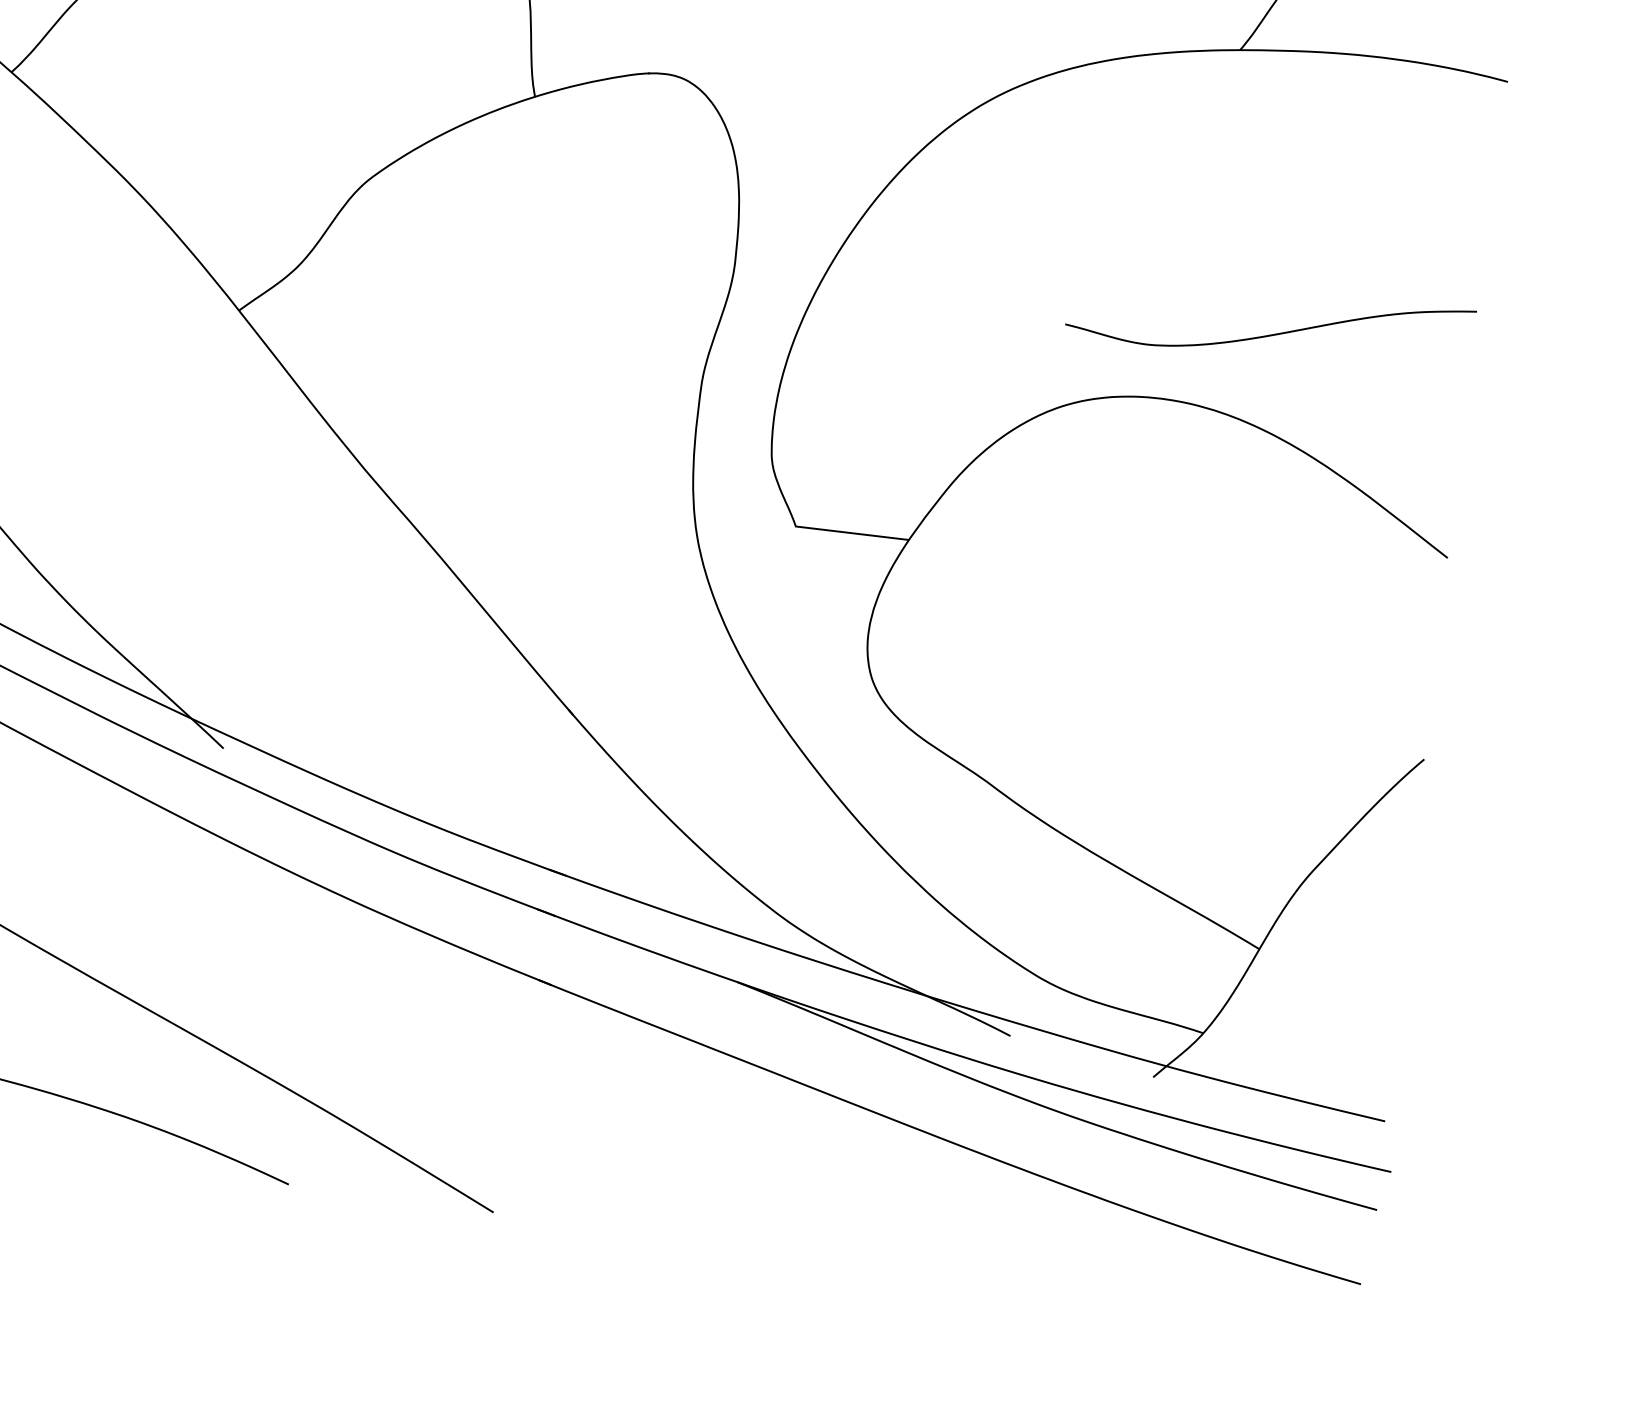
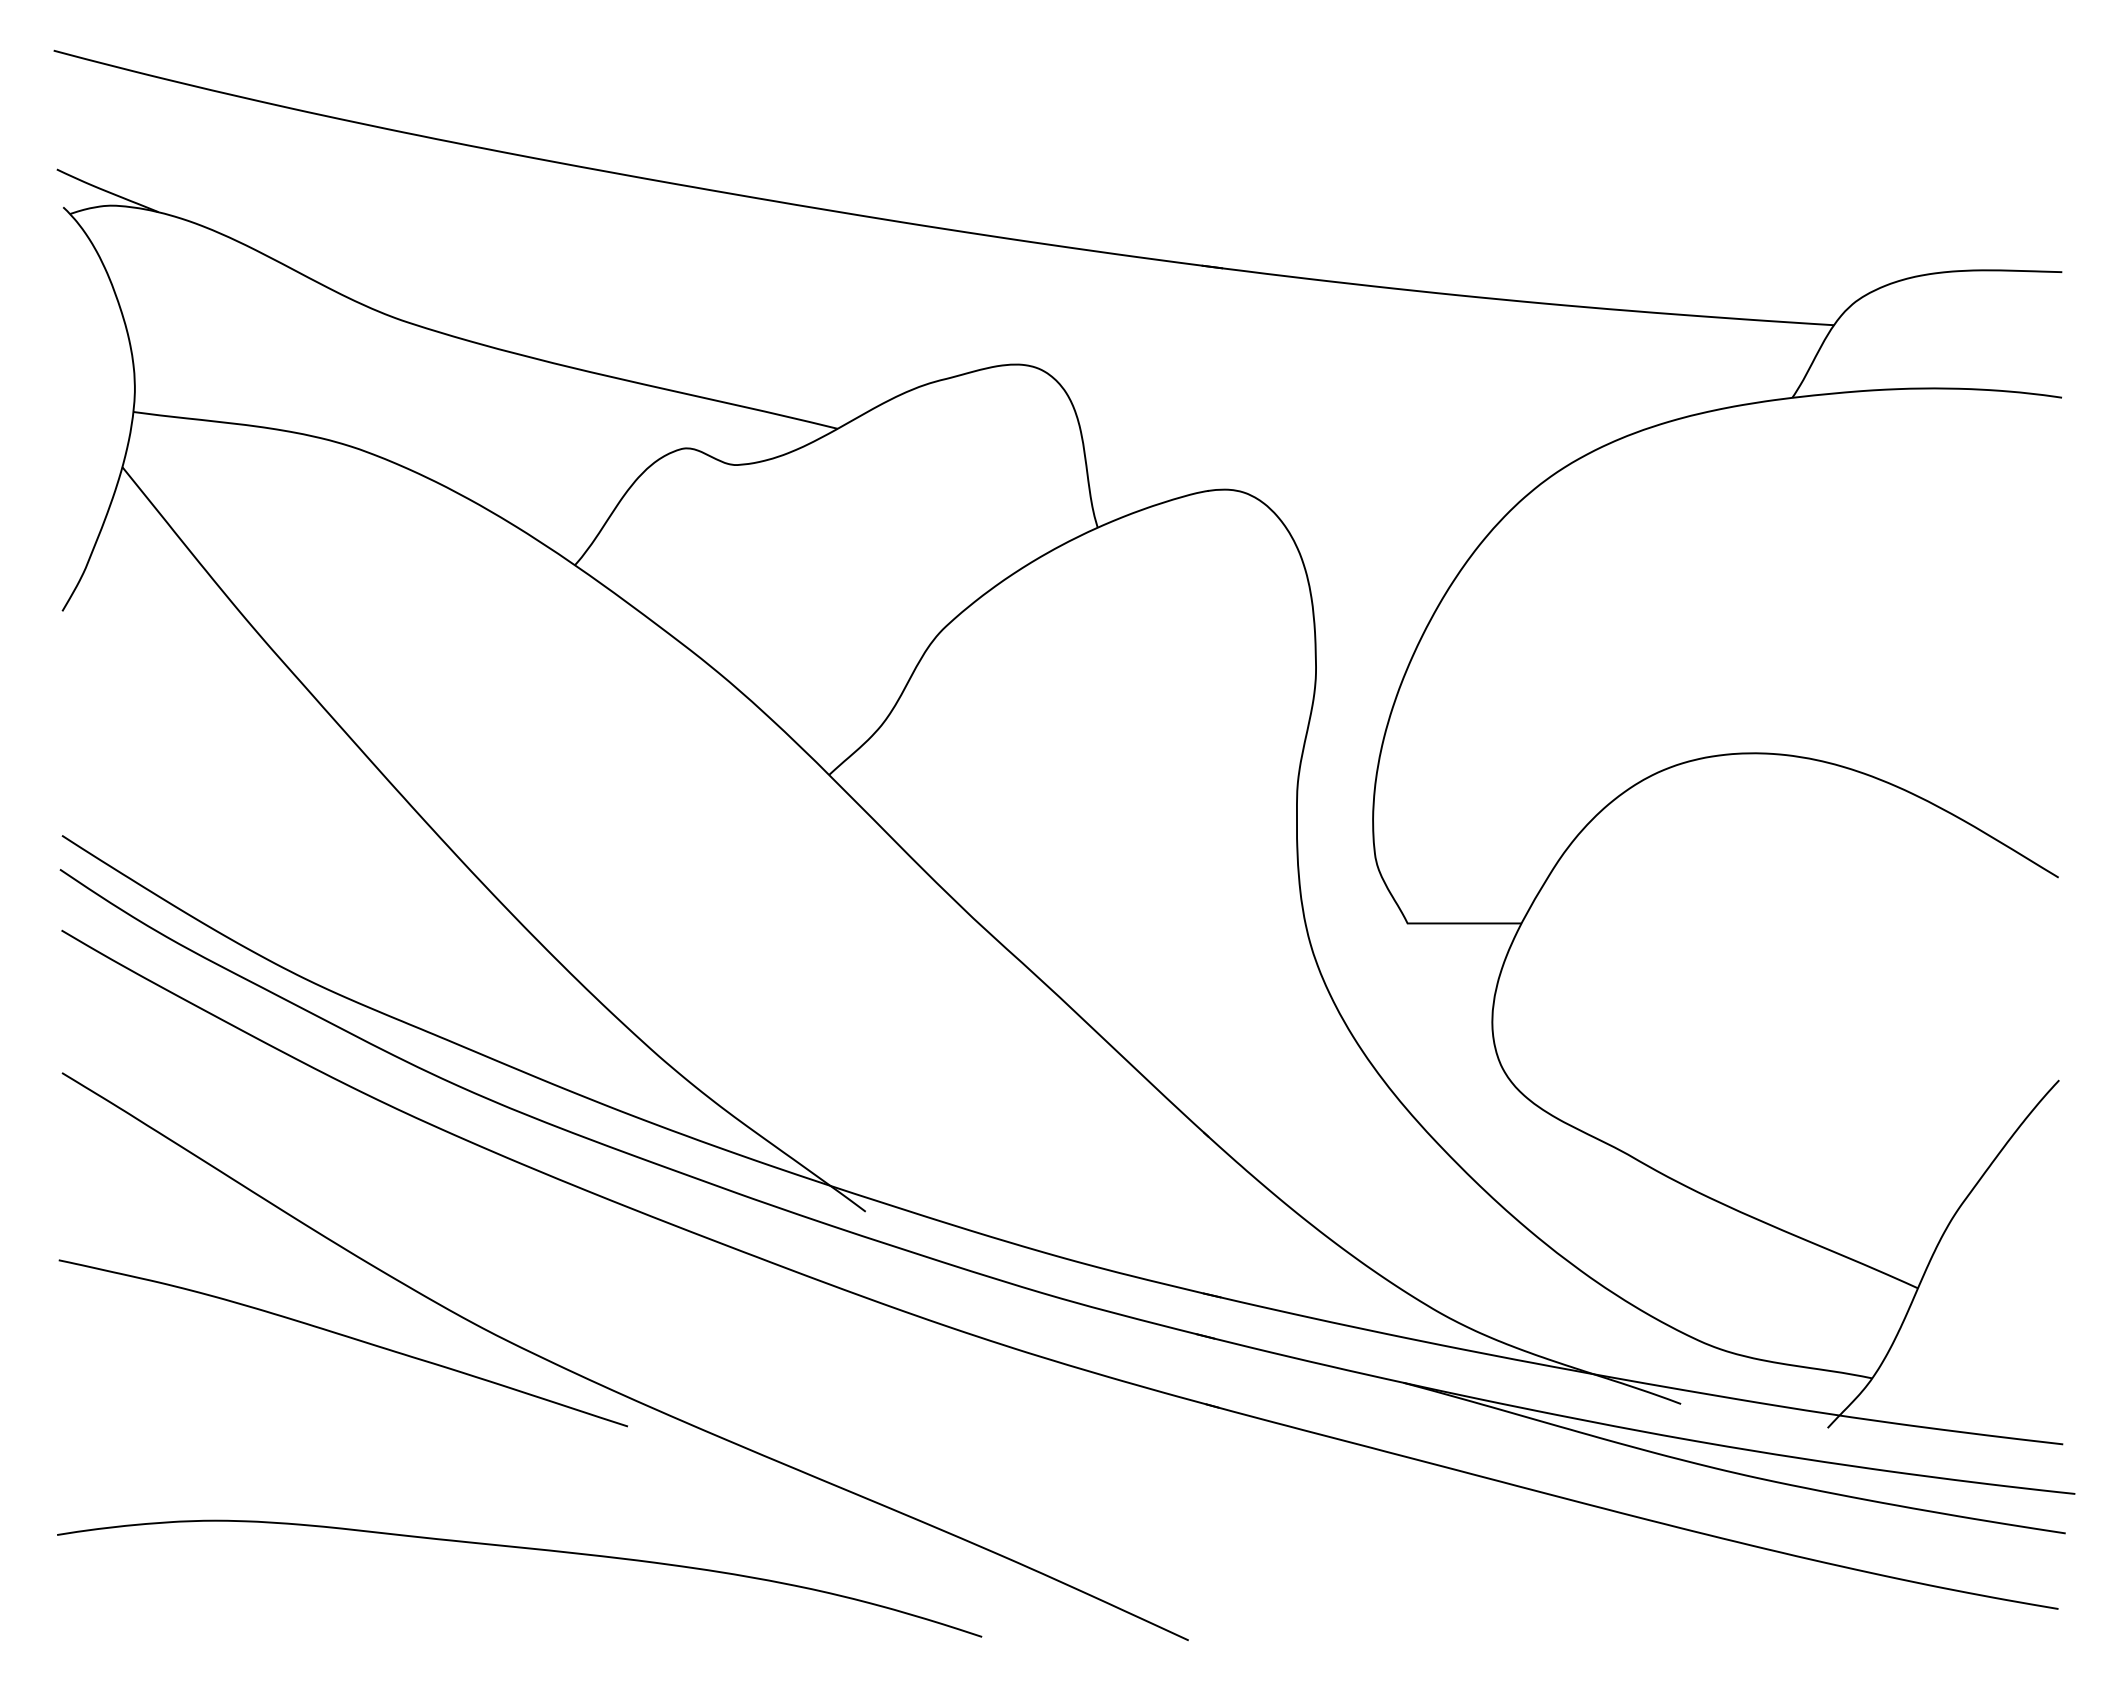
curve: (1269, 334) -> (1855, 676), removed

